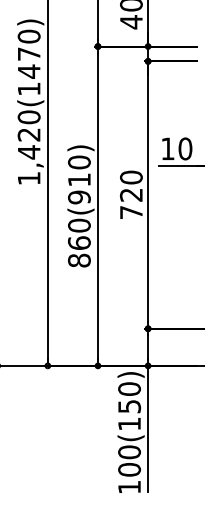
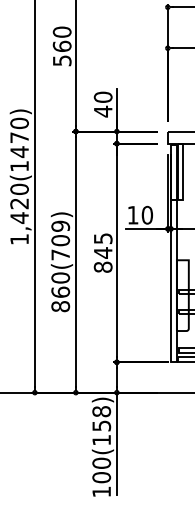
text: (79, 179) -> (60, 240), 860(910) -> 860(709)
text: (130, 194) -> (102, 252), 720 -> 845
text: (129, 388) -> (101, 411), 100(150) -> 100(158)

